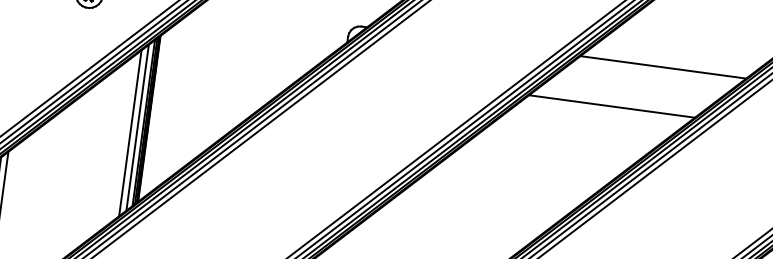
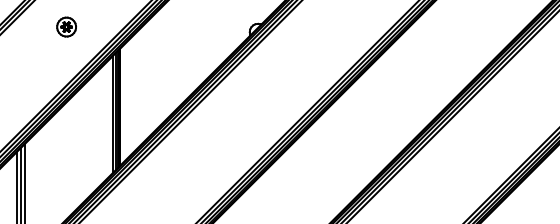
line: (662, 66) -> (470, 23), removed
line: (611, 106) -> (438, 55), removed
line: (129, 131) -> (107, 118), removed

